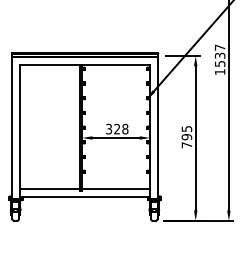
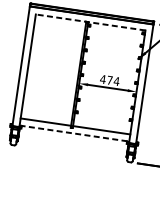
line: (84, 65) -> (90, 22), solid -> dashed
text: (116, 128) -> (109, 79), 328 -> 474
line: (85, 196) -> (74, 133), solid -> dashed

